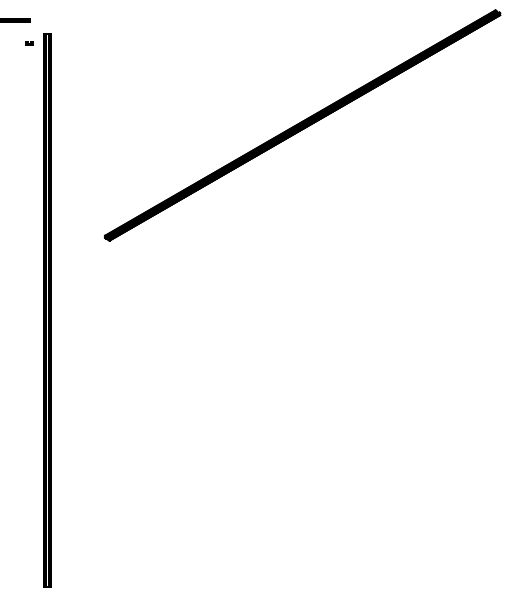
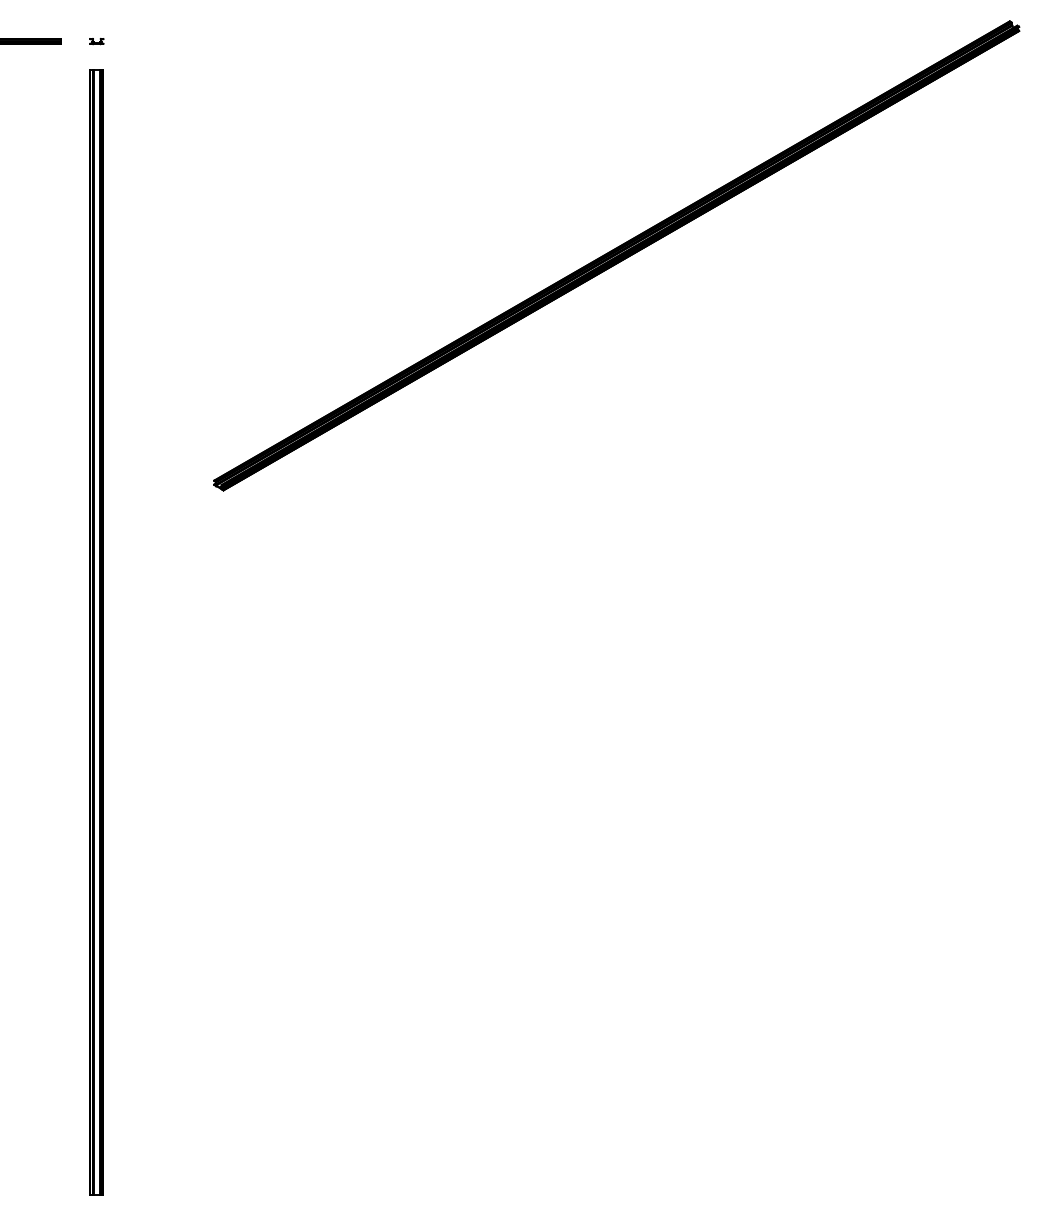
part: (29, 43) -> (96, 41), moved

